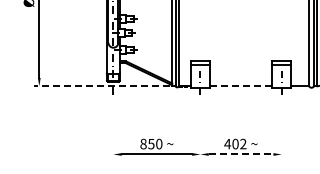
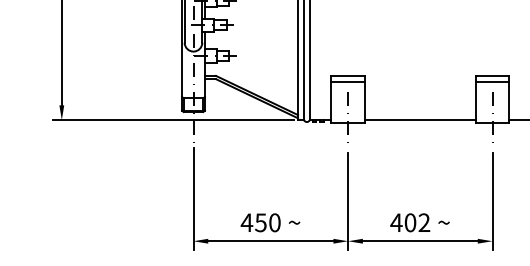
line: (101, 86) -> (172, 120), dashed -> solid
line: (241, 86) -> (421, 120), dashed -> solid
line: (113, 130) -> (193, 198), added
line: (200, 131) -> (348, 200), added
line: (281, 131) -> (492, 200), added
text: (143, 143) -> (246, 221), 850 -> 450
line: (241, 154) -> (421, 241), dashed -> solid

